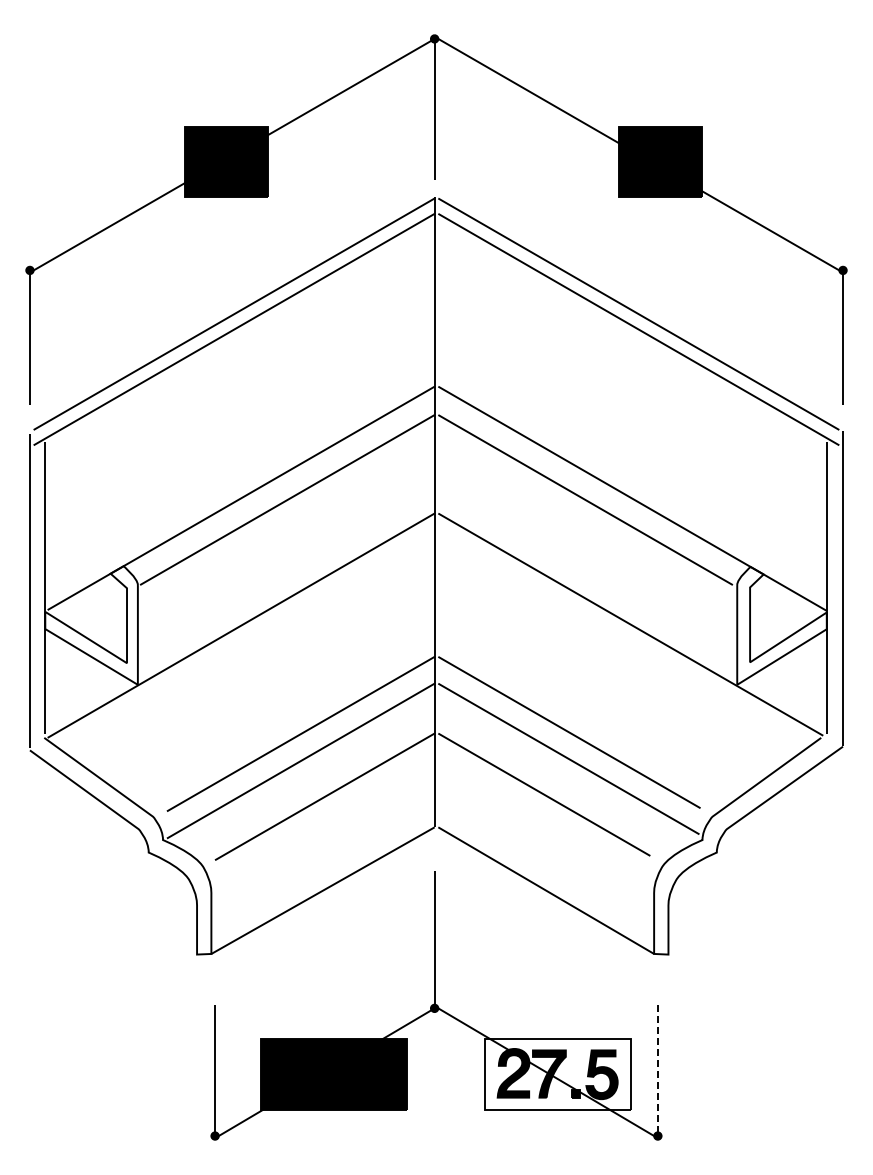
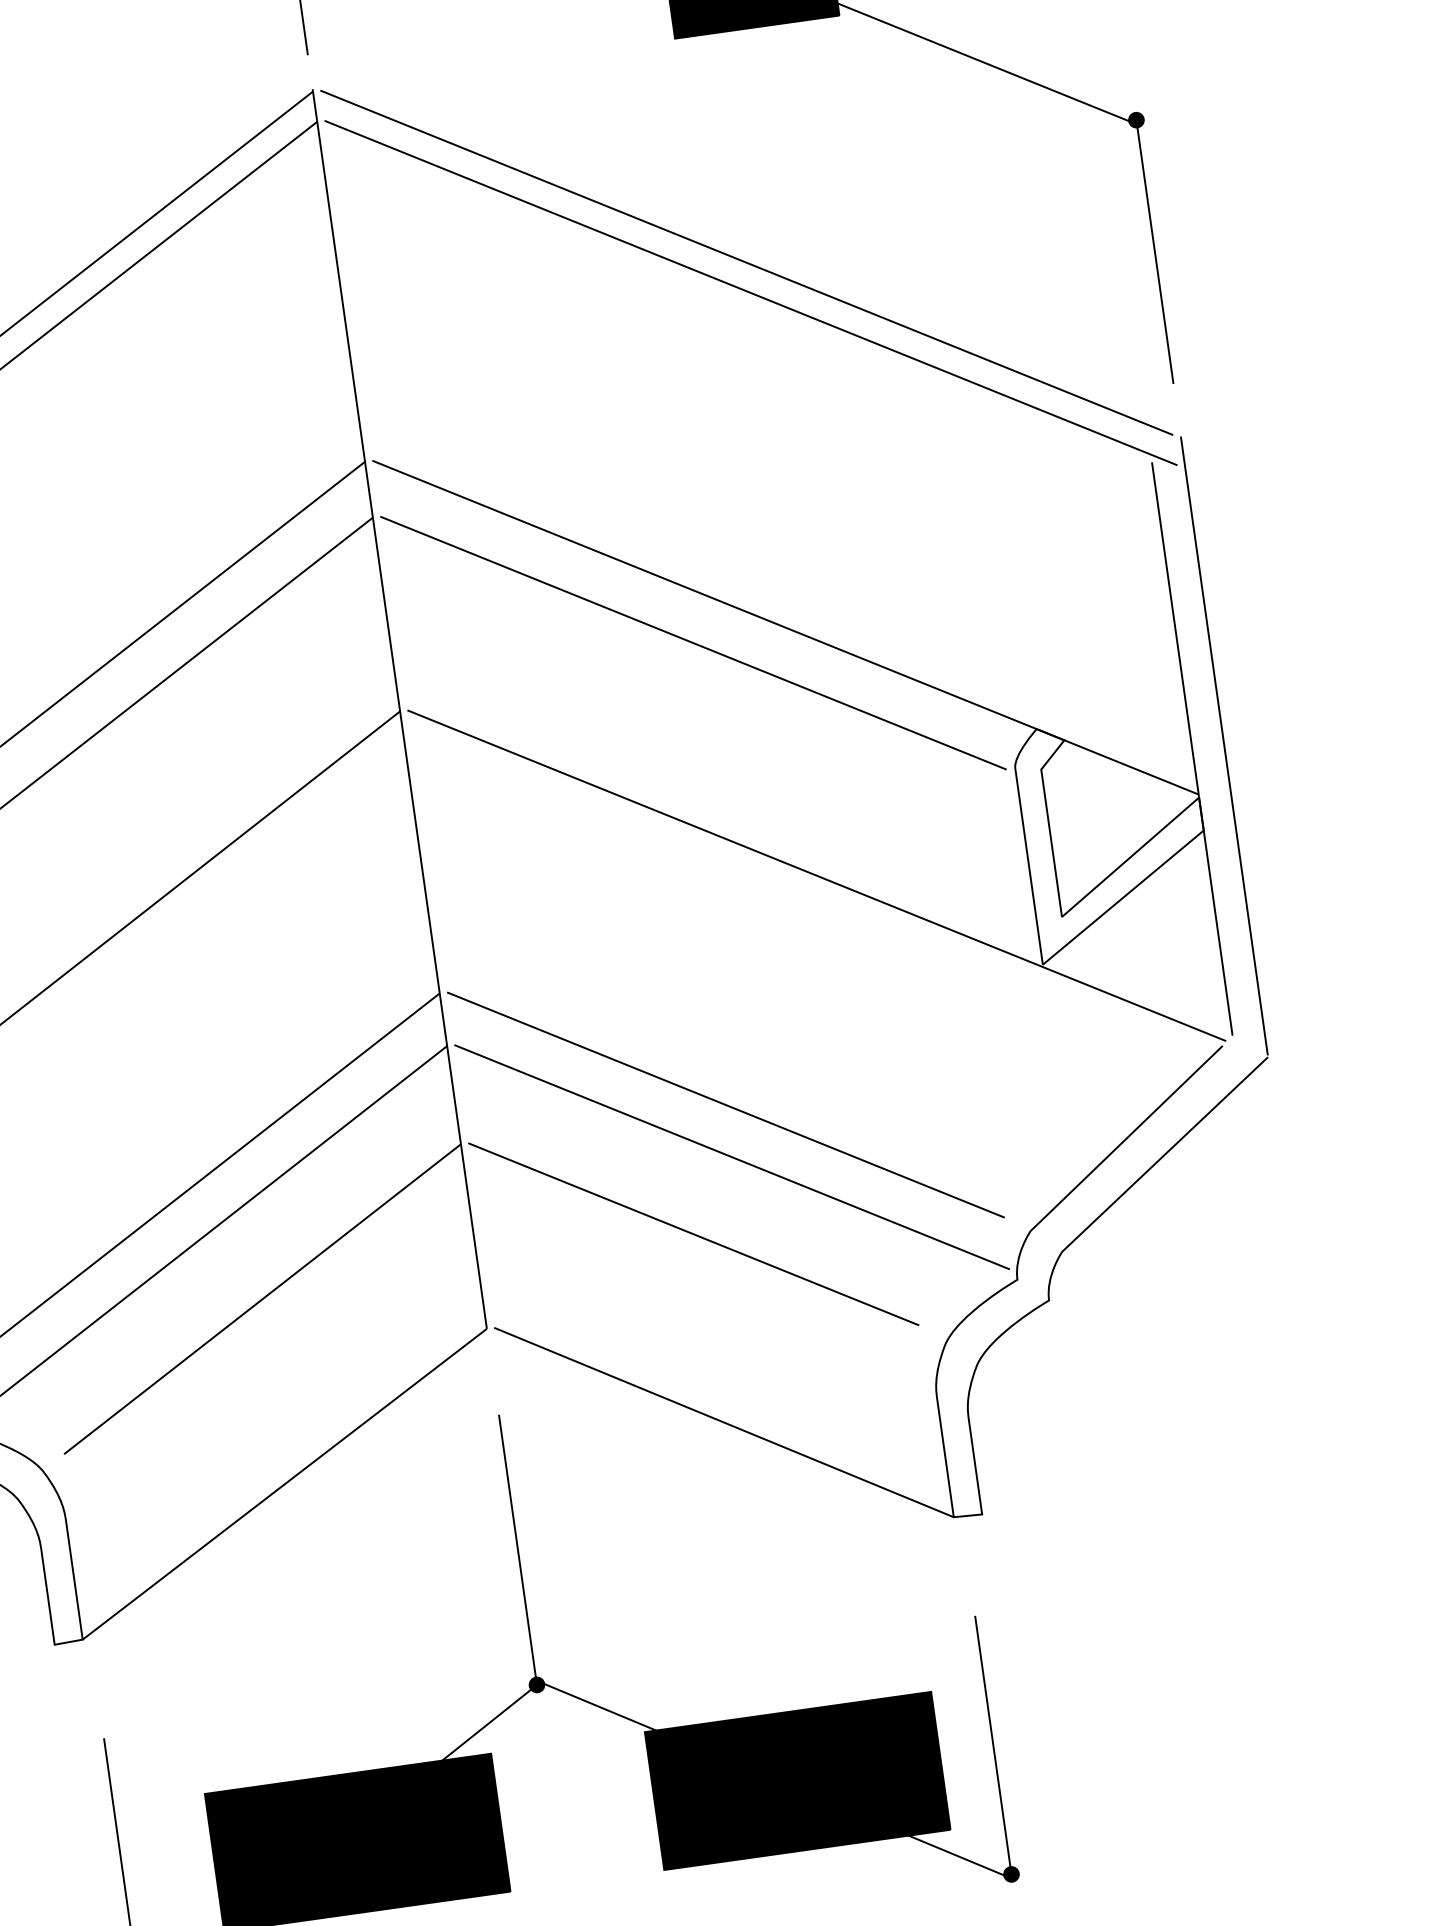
line: (657, 1070) -> (992, 1745), dashed -> solid
fill: (557, 1074) -> (797, 1781), added

